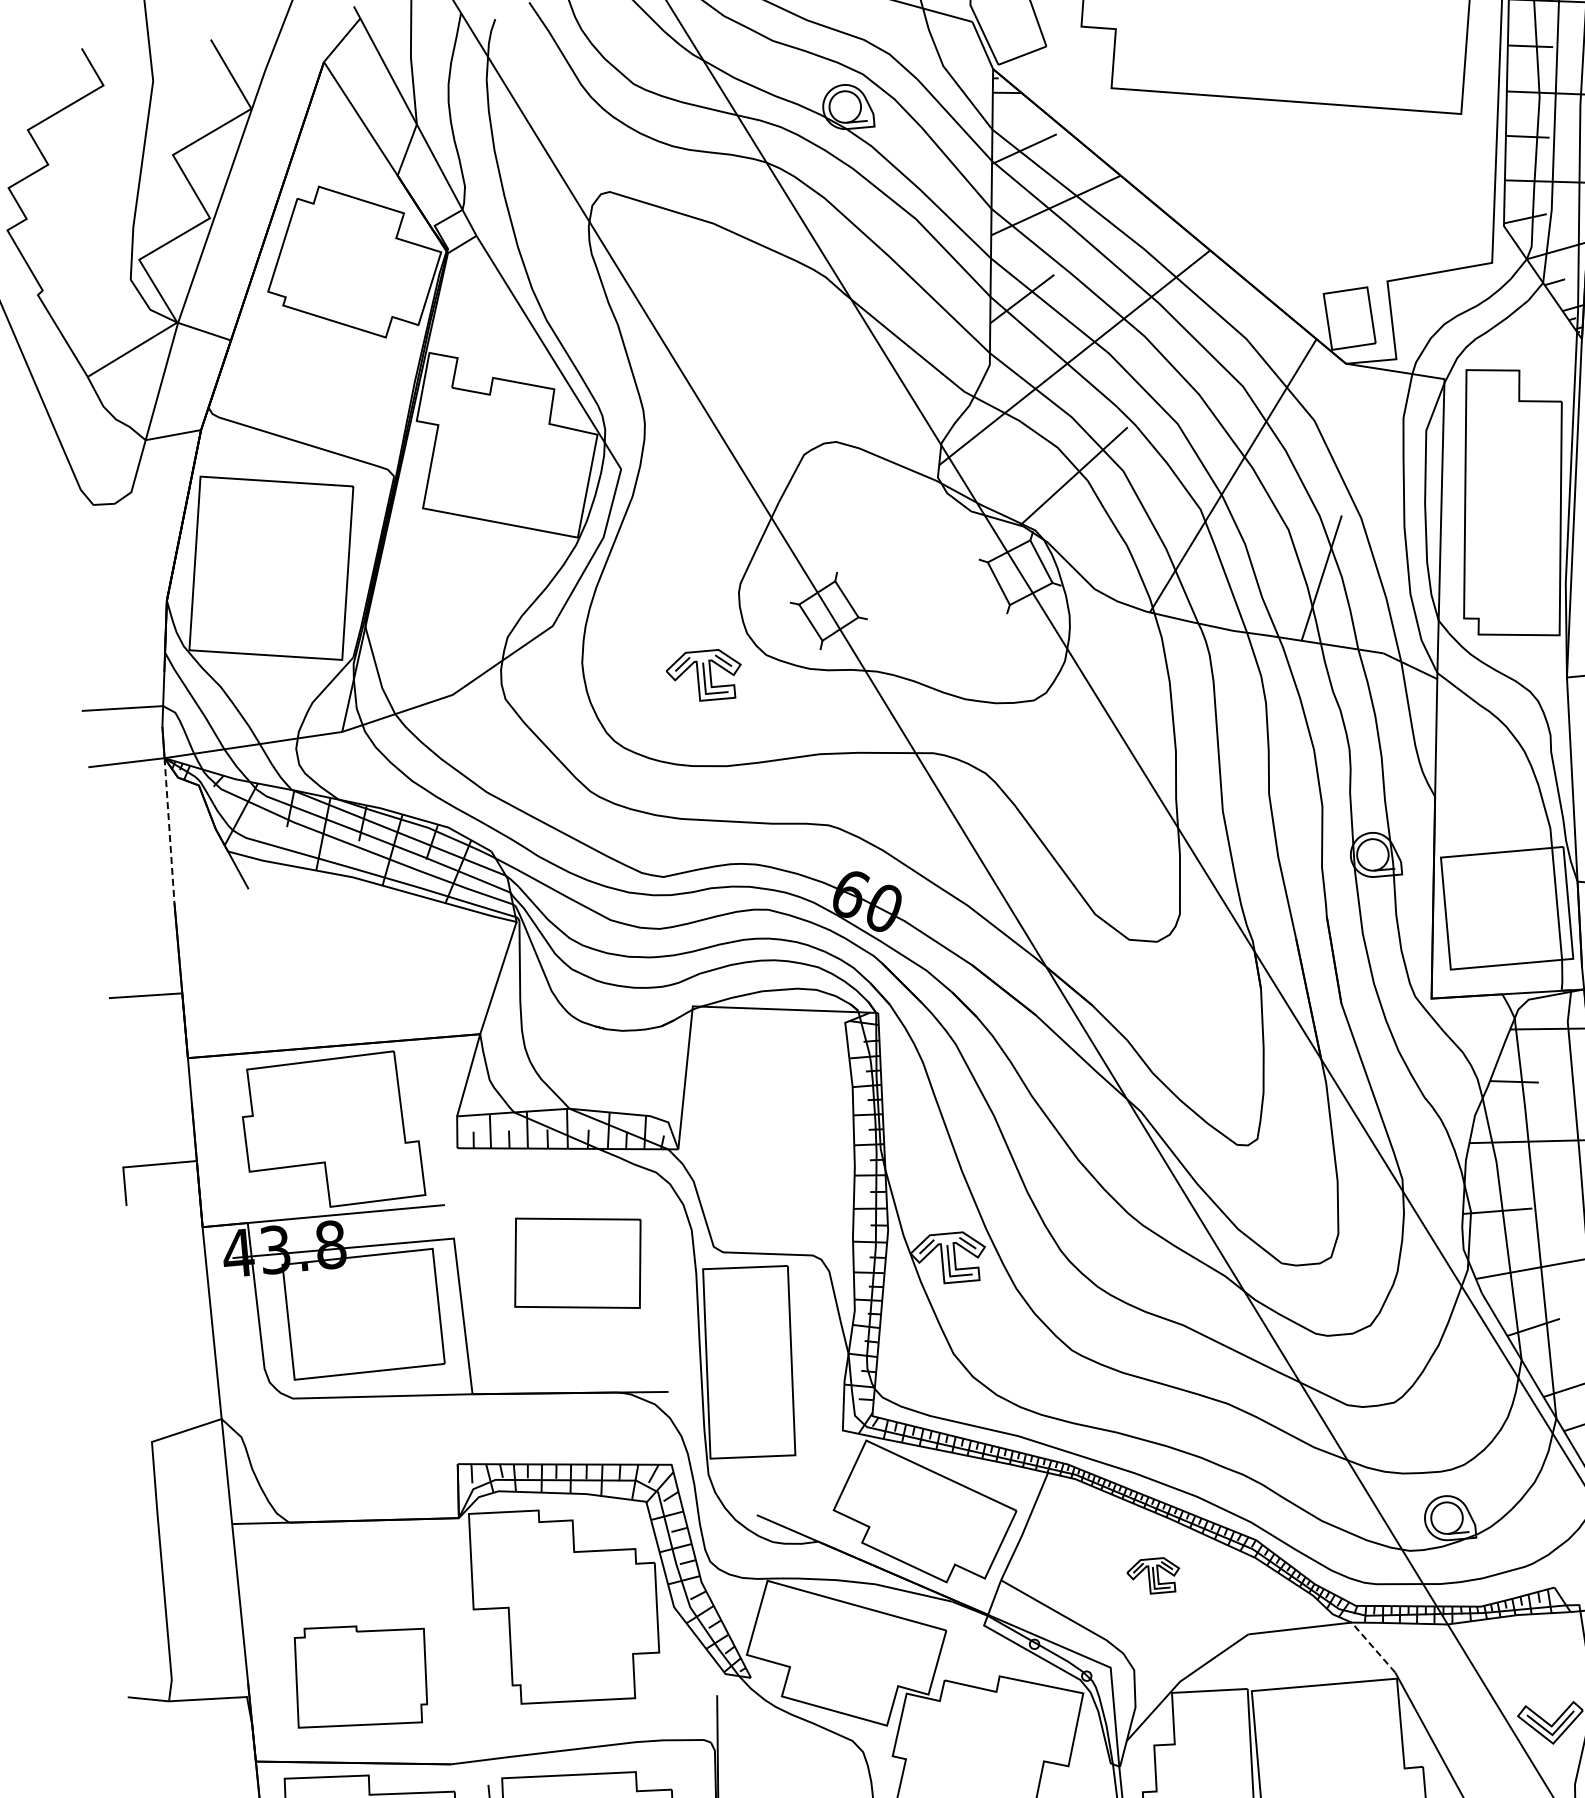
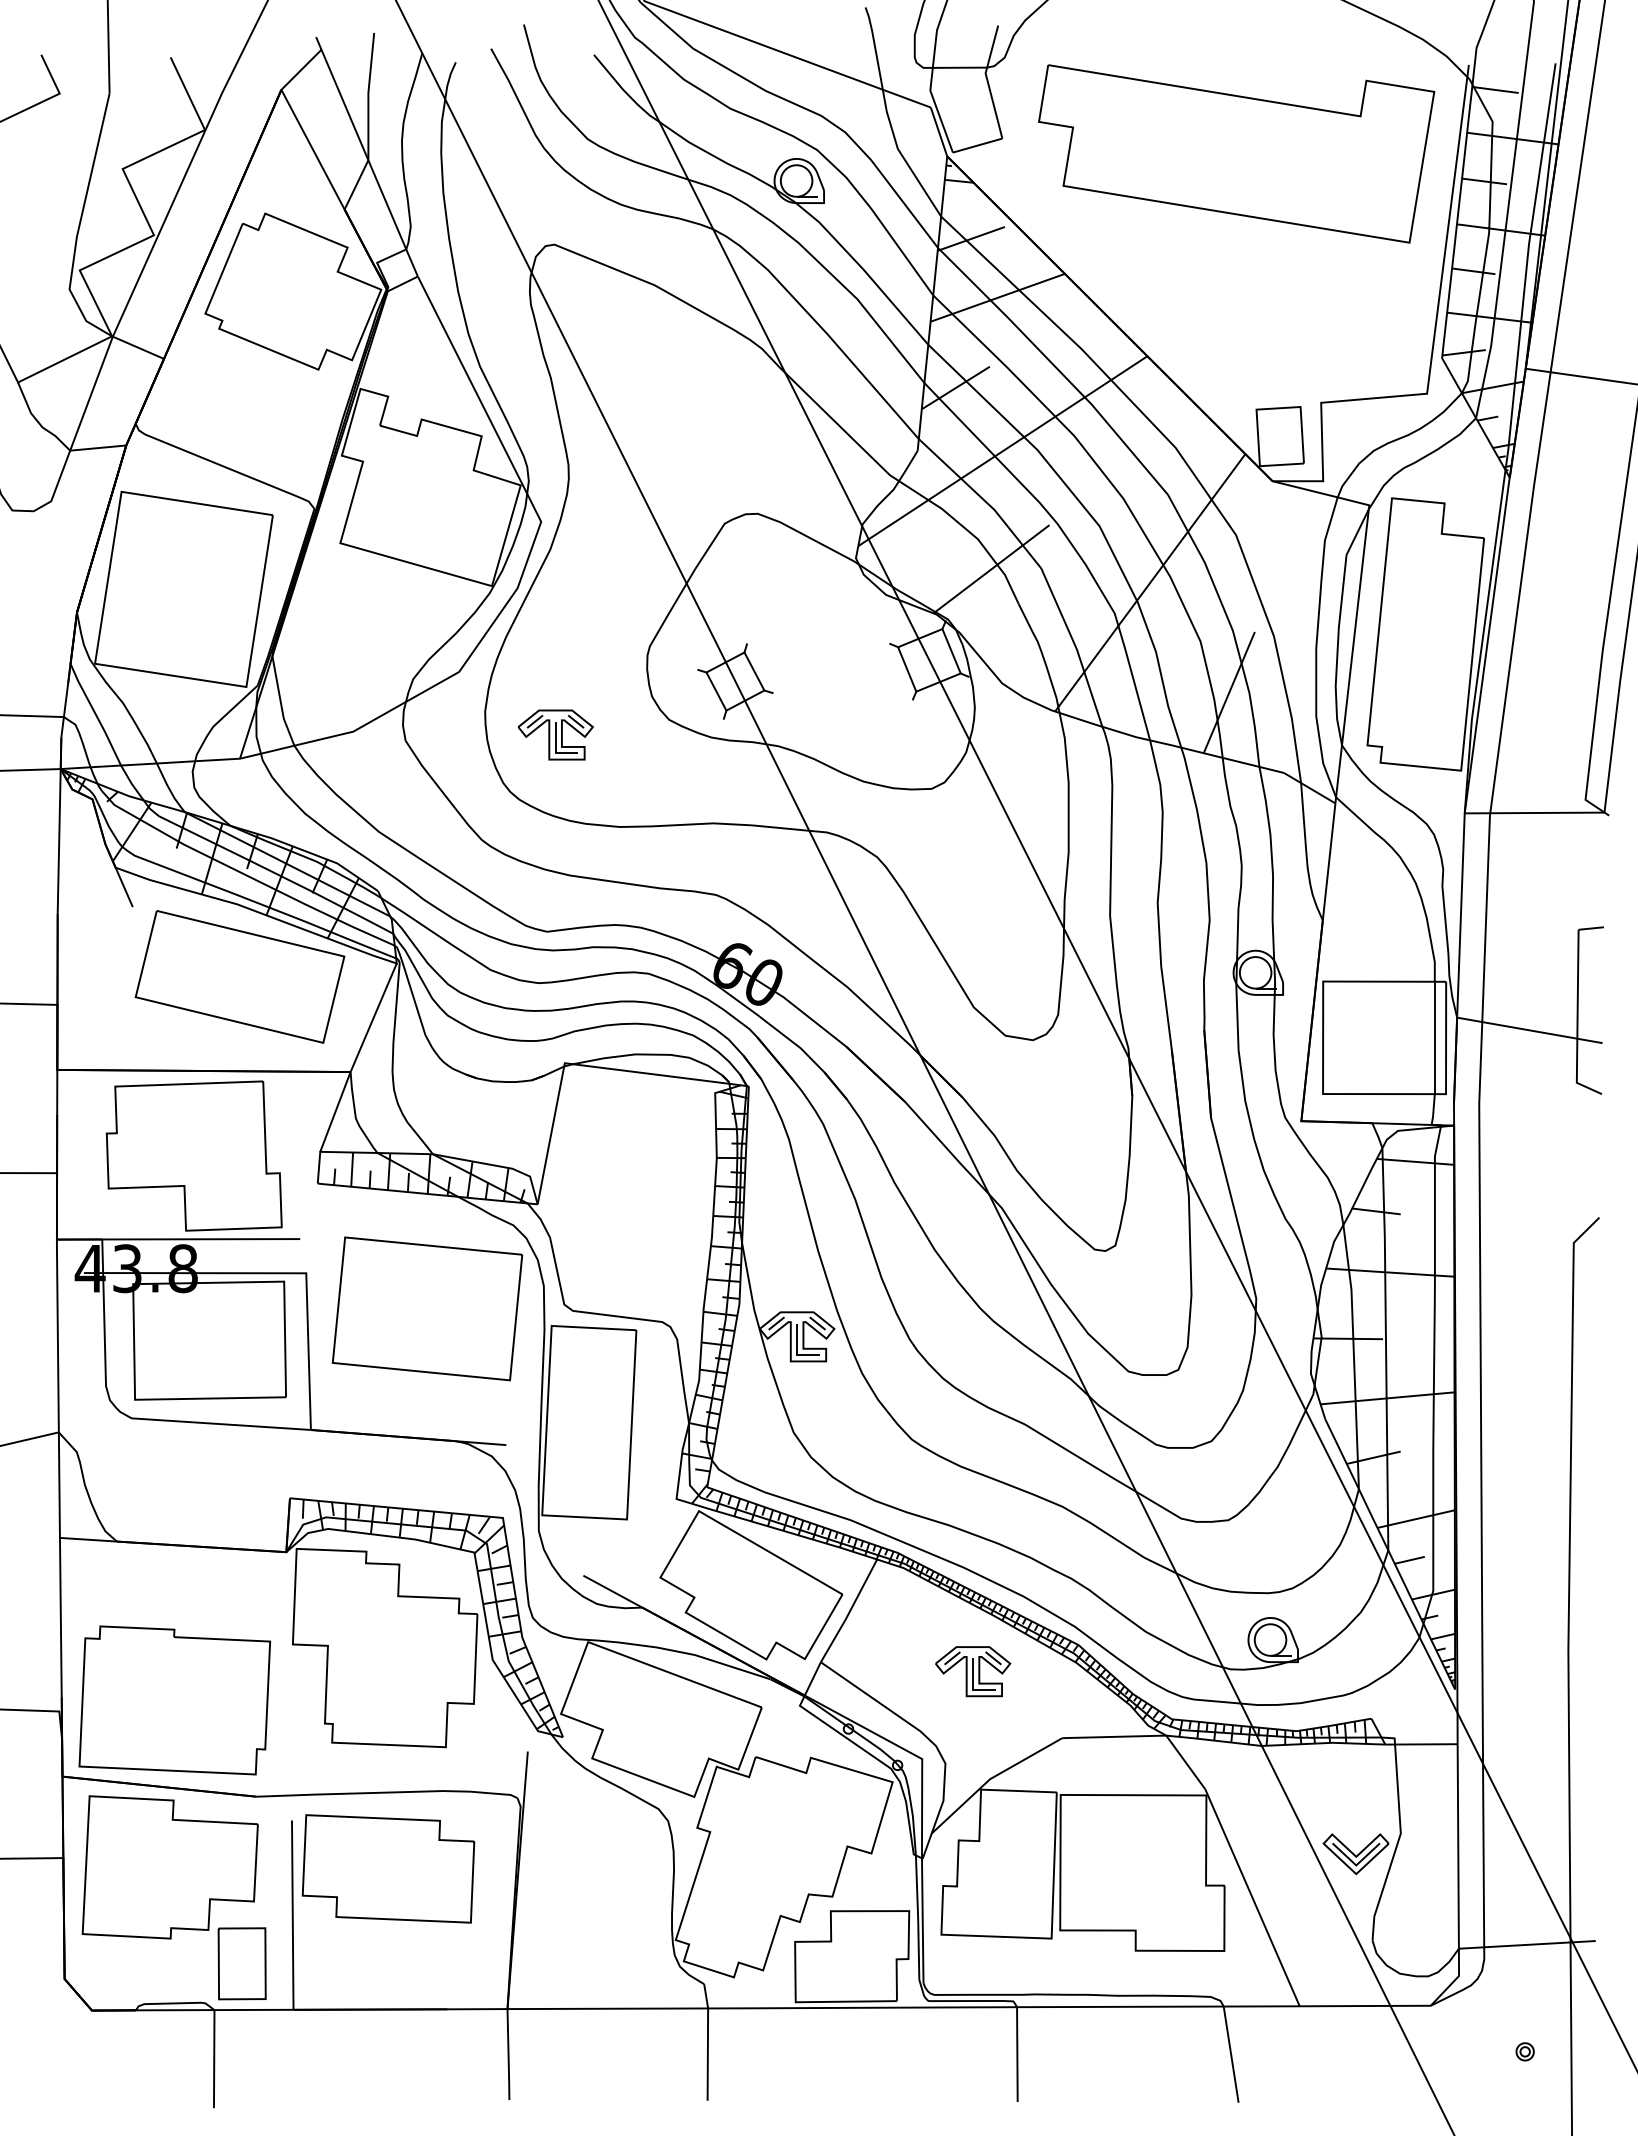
part: (704, 675) -> (555, 734), moved
line: (169, 830) -> (59, 841), dashed -> solid
part: (361, 948) -> (239, 976), added
part: (577, 1262) -> (427, 1308), size x1.43
part: (1153, 1575) -> (973, 1671), size x1.43
line: (1373, 1647) -> (1185, 1762), dashed -> solid
part: (360, 1675) -> (174, 1700), size x1.43

